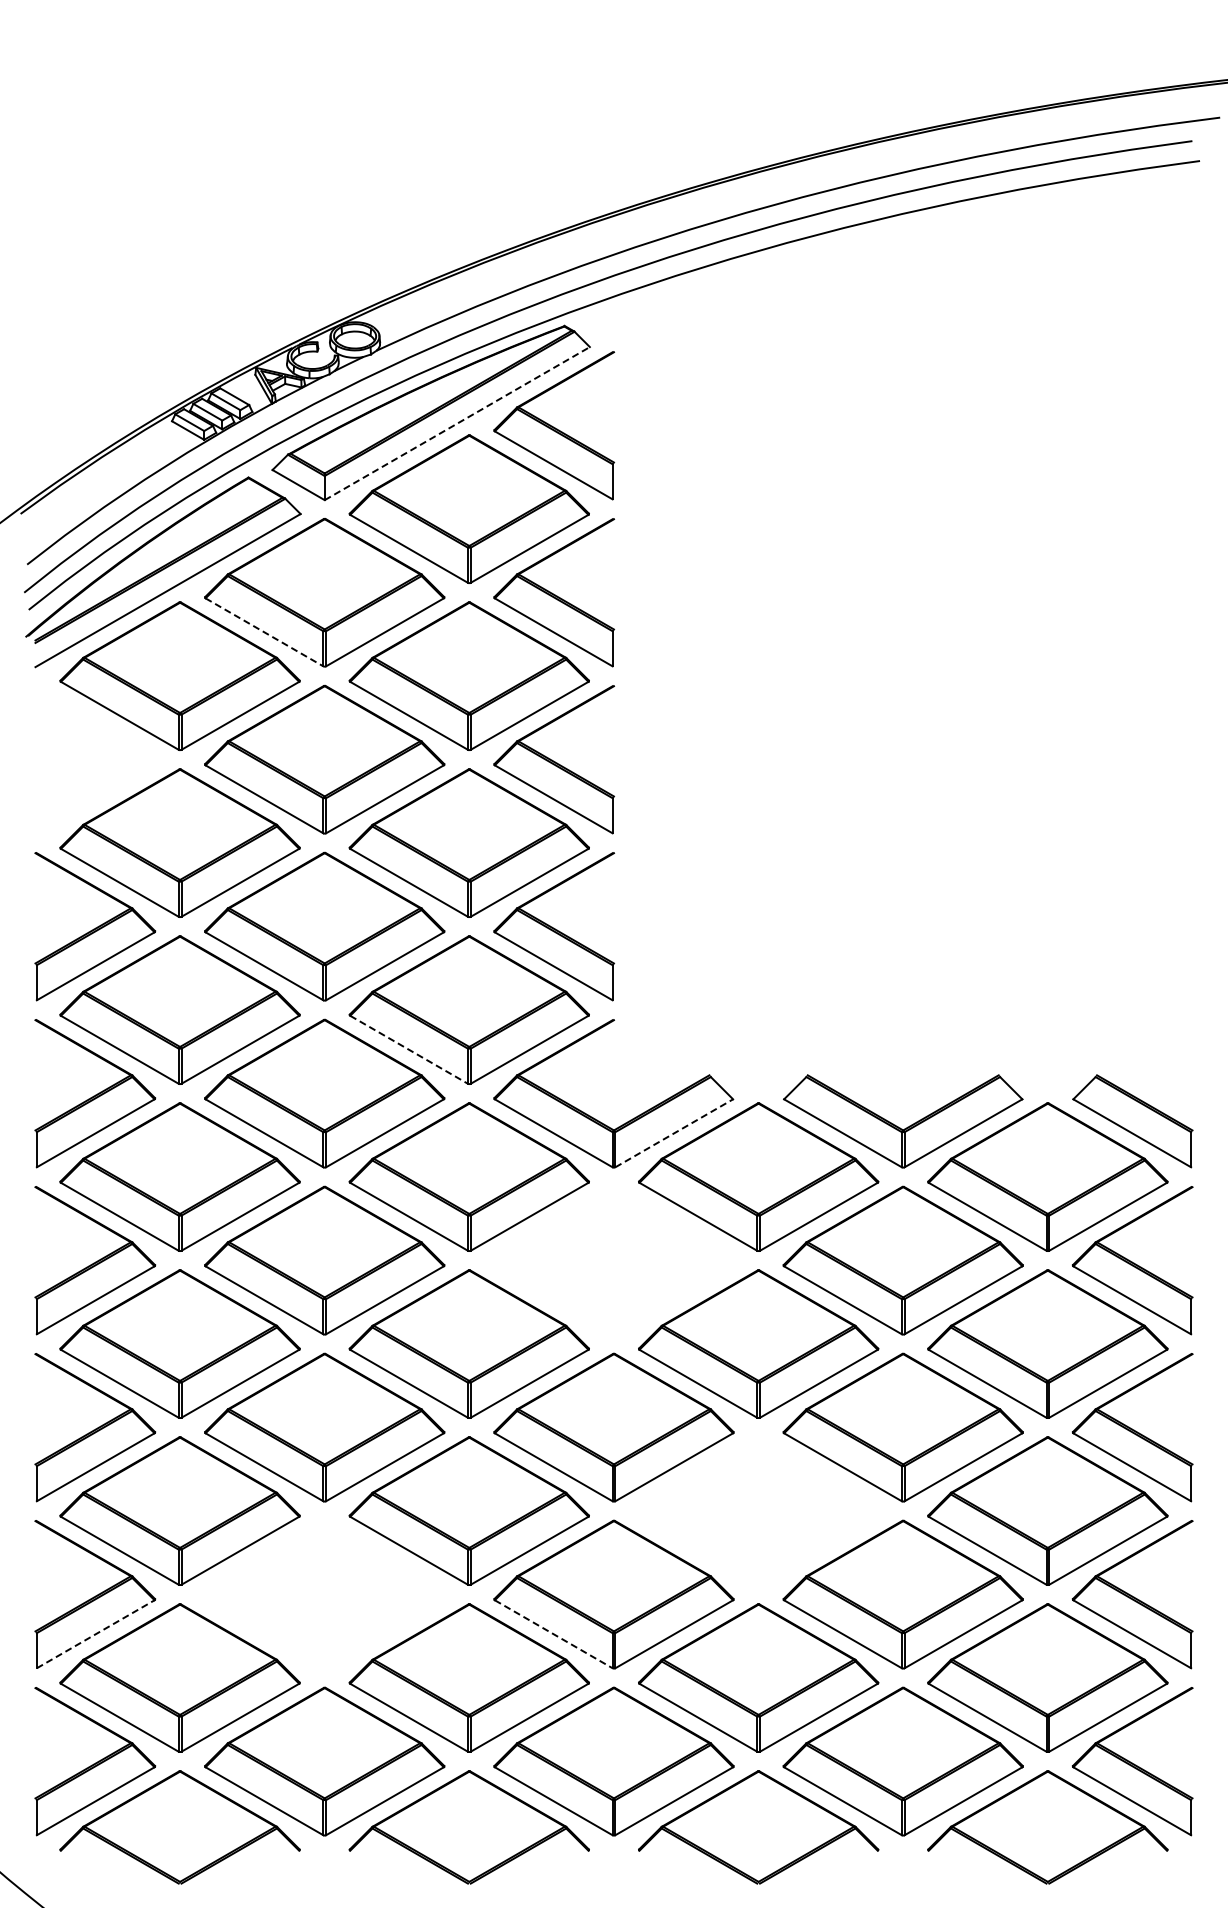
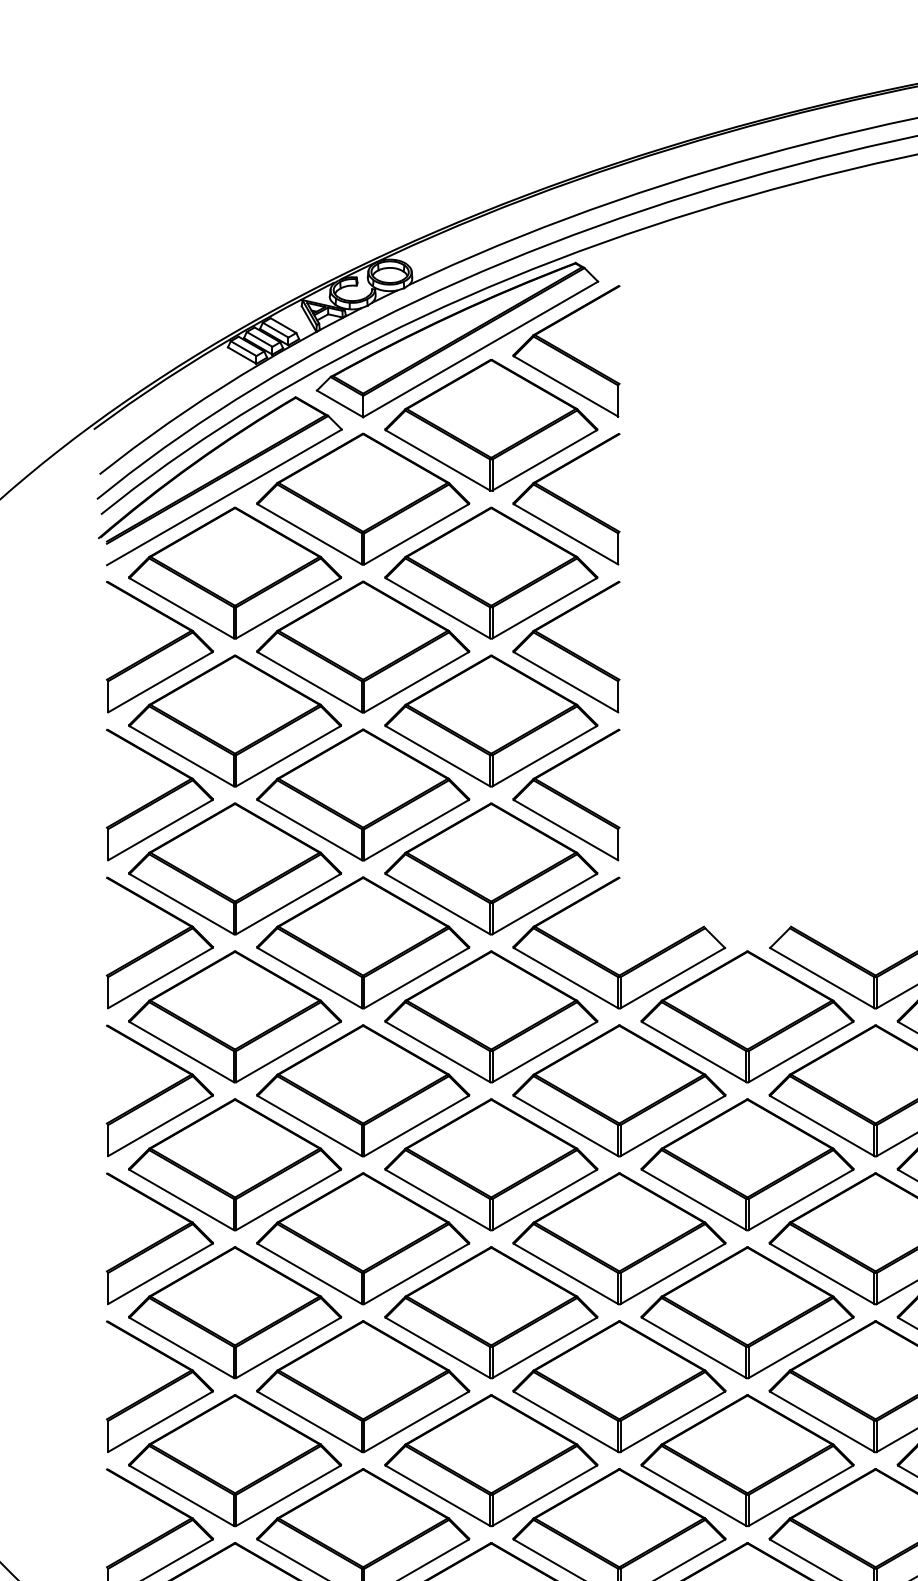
line: (457, 423) -> (480, 349), dashed -> solid
line: (264, 632) -> (309, 534), dashed -> solid
part: (95, 759) -> (160, 647), added
line: (409, 1049) -> (438, 903), dashed -> solid
line: (674, 1133) -> (673, 978), dashed -> solid
part: (613, 1260) -> (619, 1090), added
part: (758, 1510) -> (747, 1312), added
part: (324, 1594) -> (363, 1386), added
line: (95, 1634) -> (160, 1422), dashed -> solid
line: (553, 1634) -> (565, 1422), dashed -> solid

